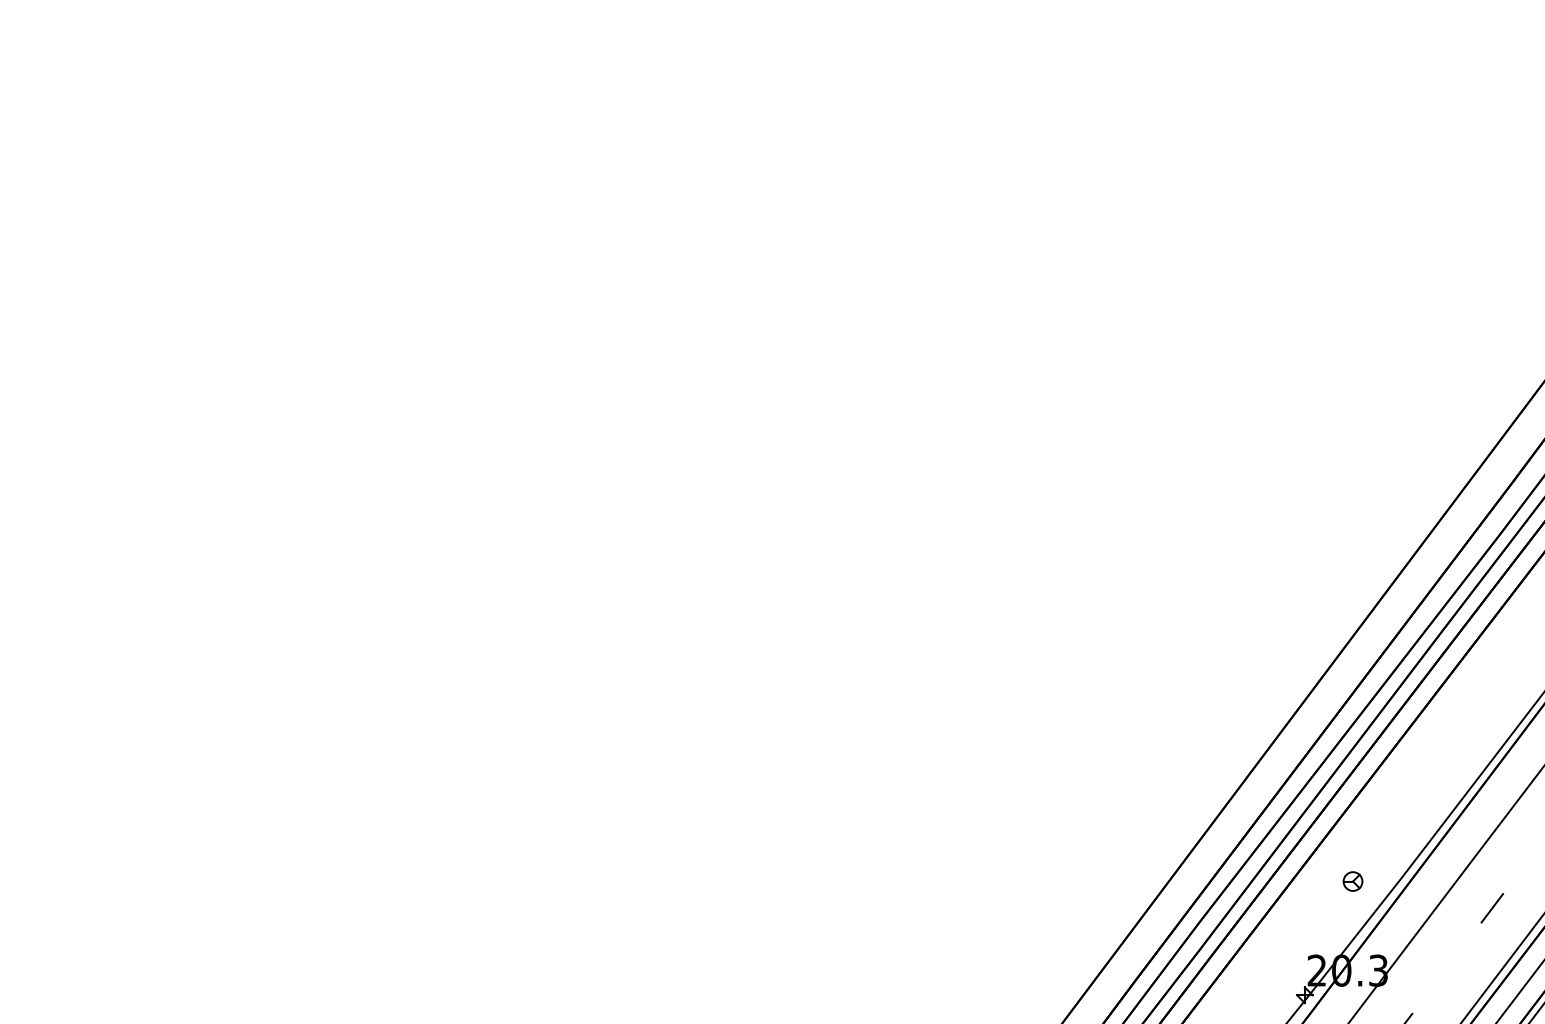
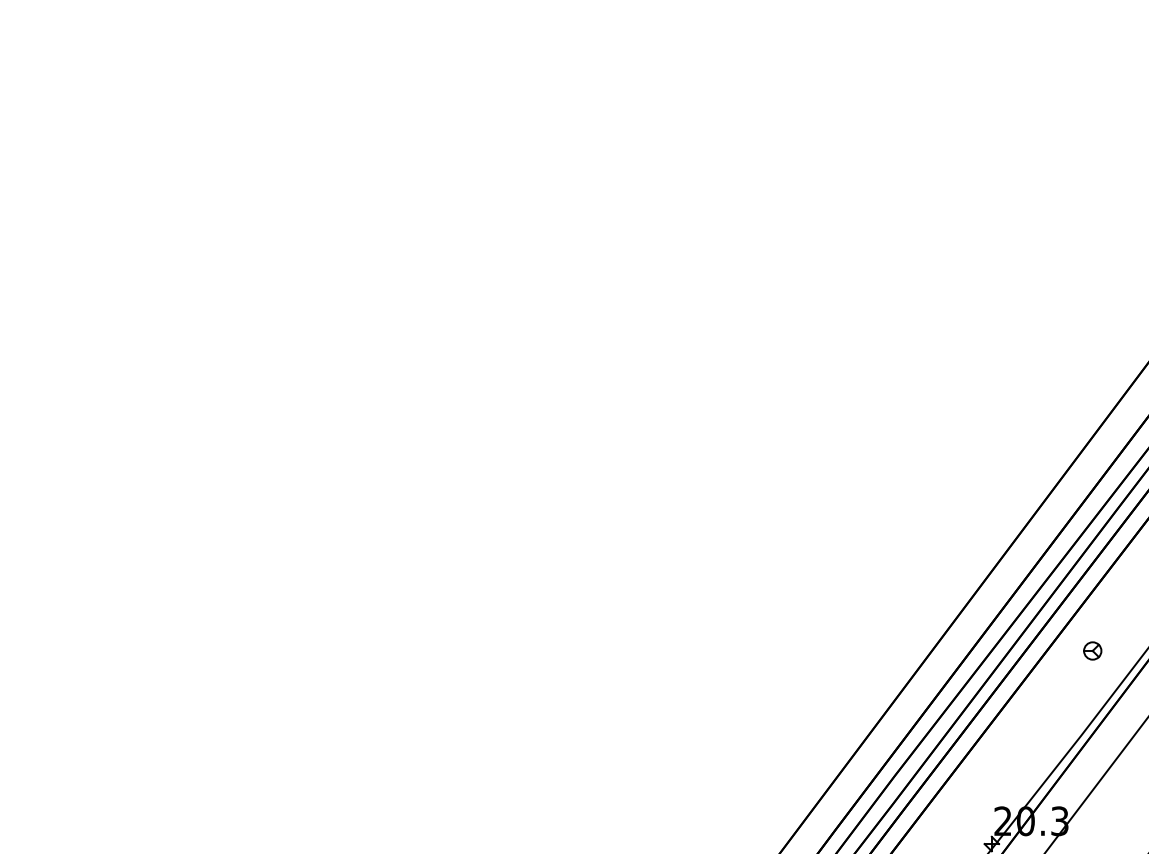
part: (1352, 881) -> (1092, 650), moved

